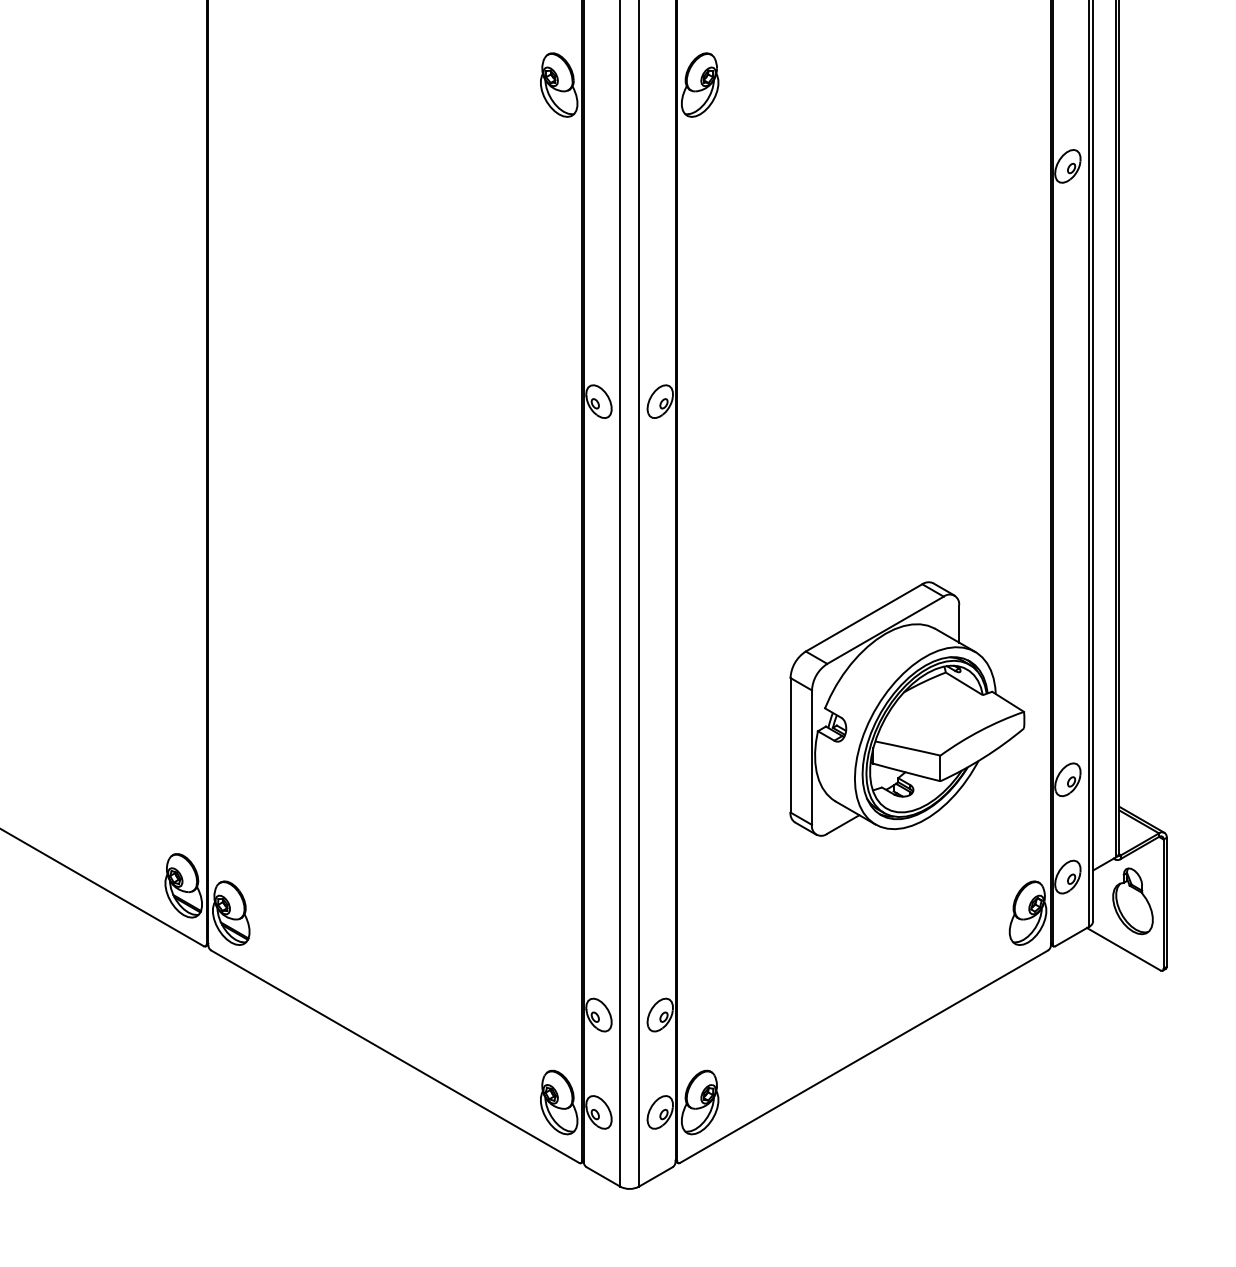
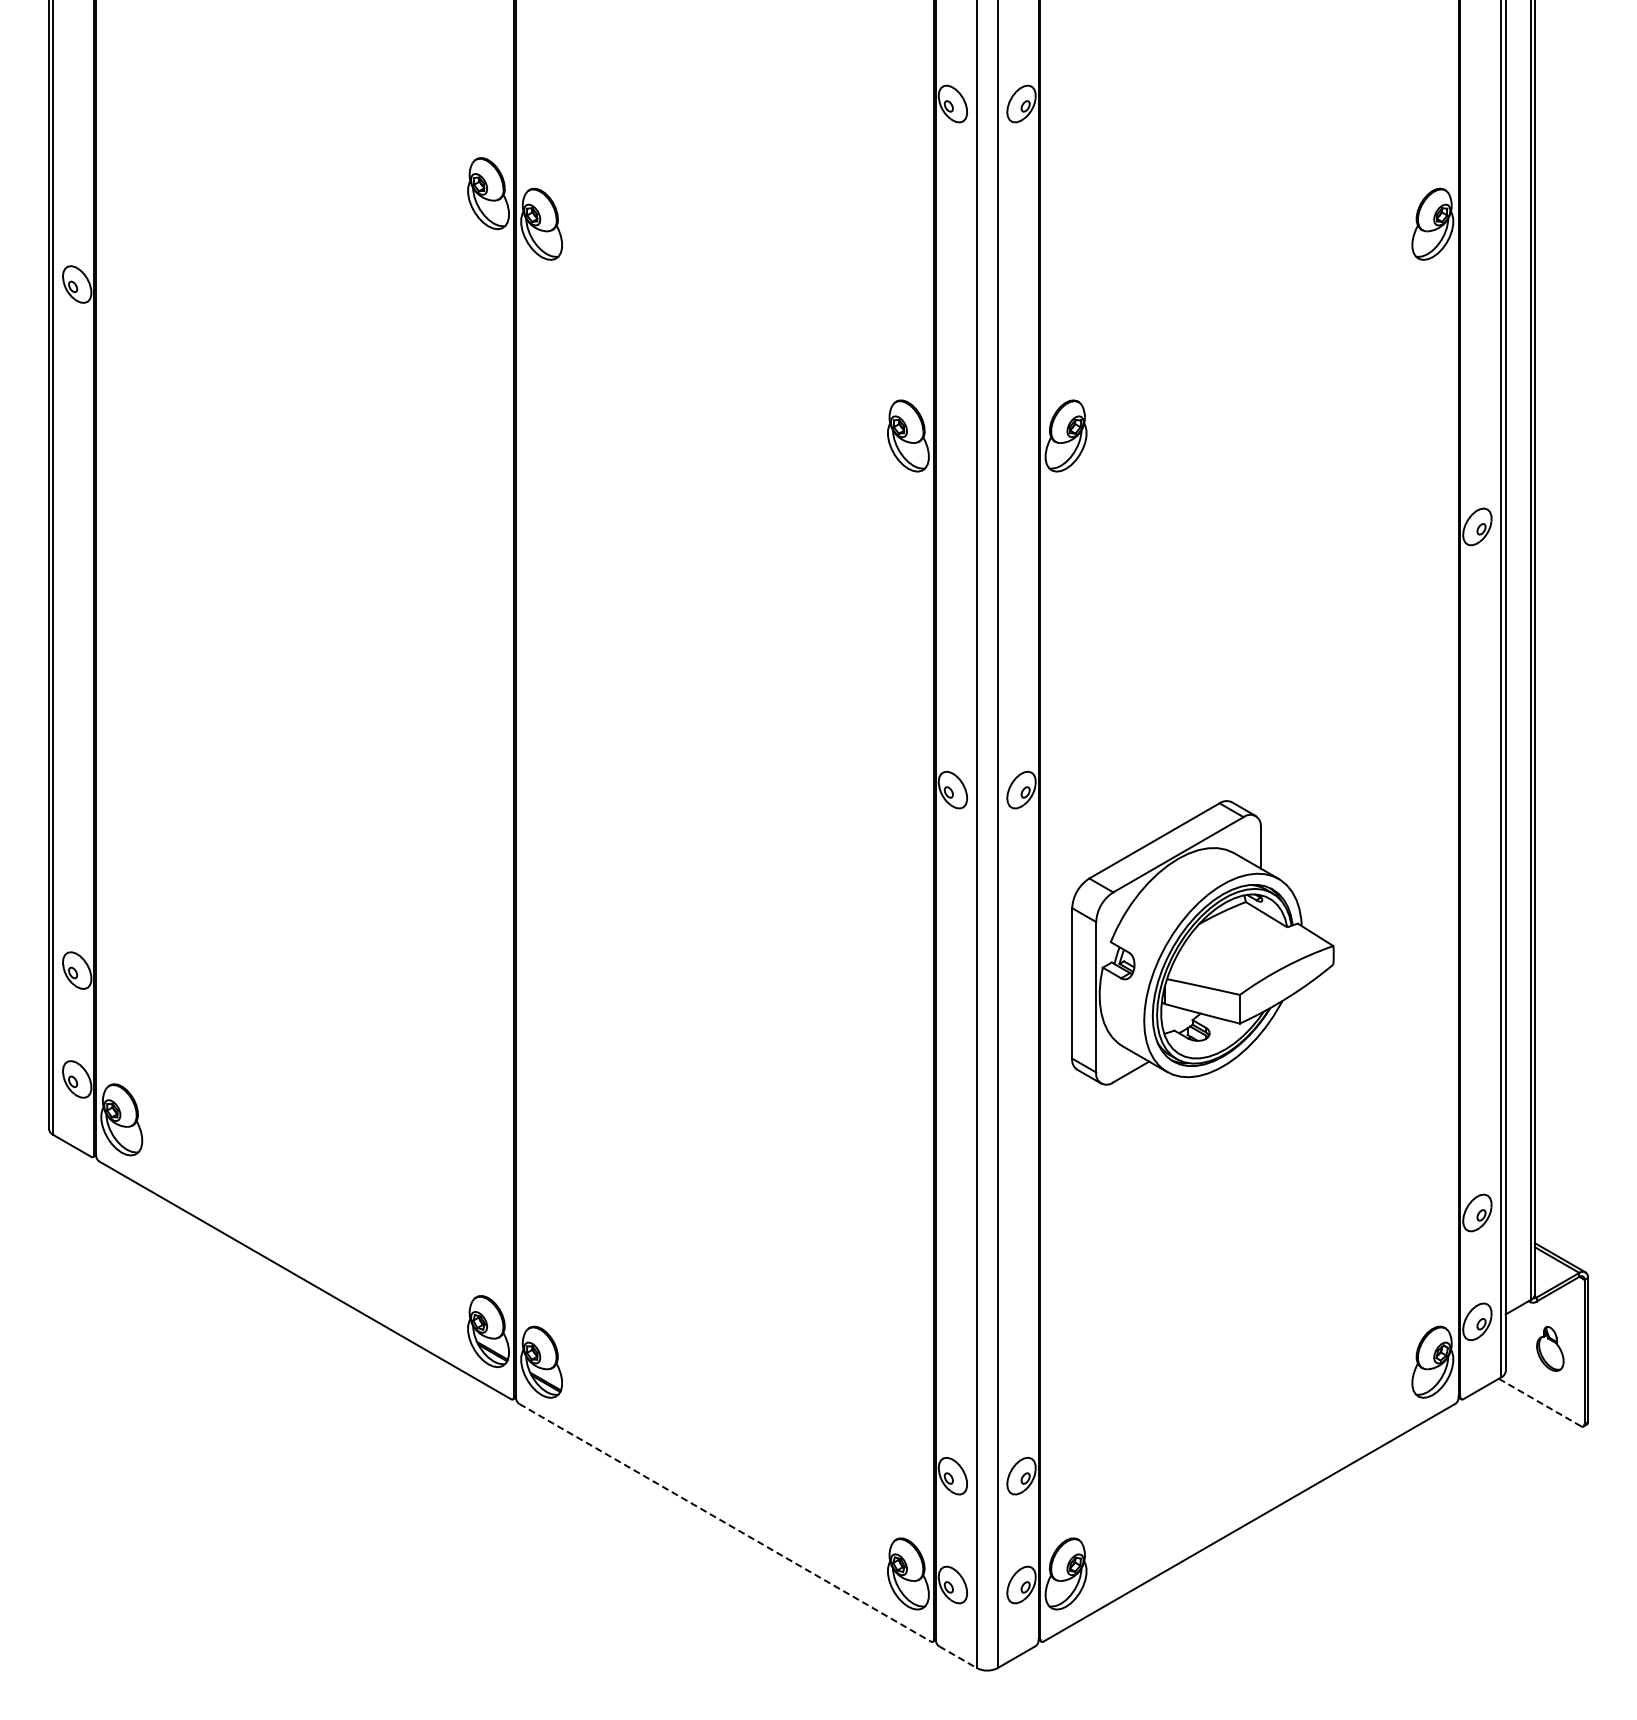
part: (907, 708) -> (1202, 942), moved
part: (1133, 900) -> (1550, 1348), size x0.6
line: (1123, 949) -> (1539, 1402), solid -> dashed
line: (395, 1056) -> (725, 1522), solid -> dashed
line: (603, 1177) -> (958, 1657), solid -> dashed

